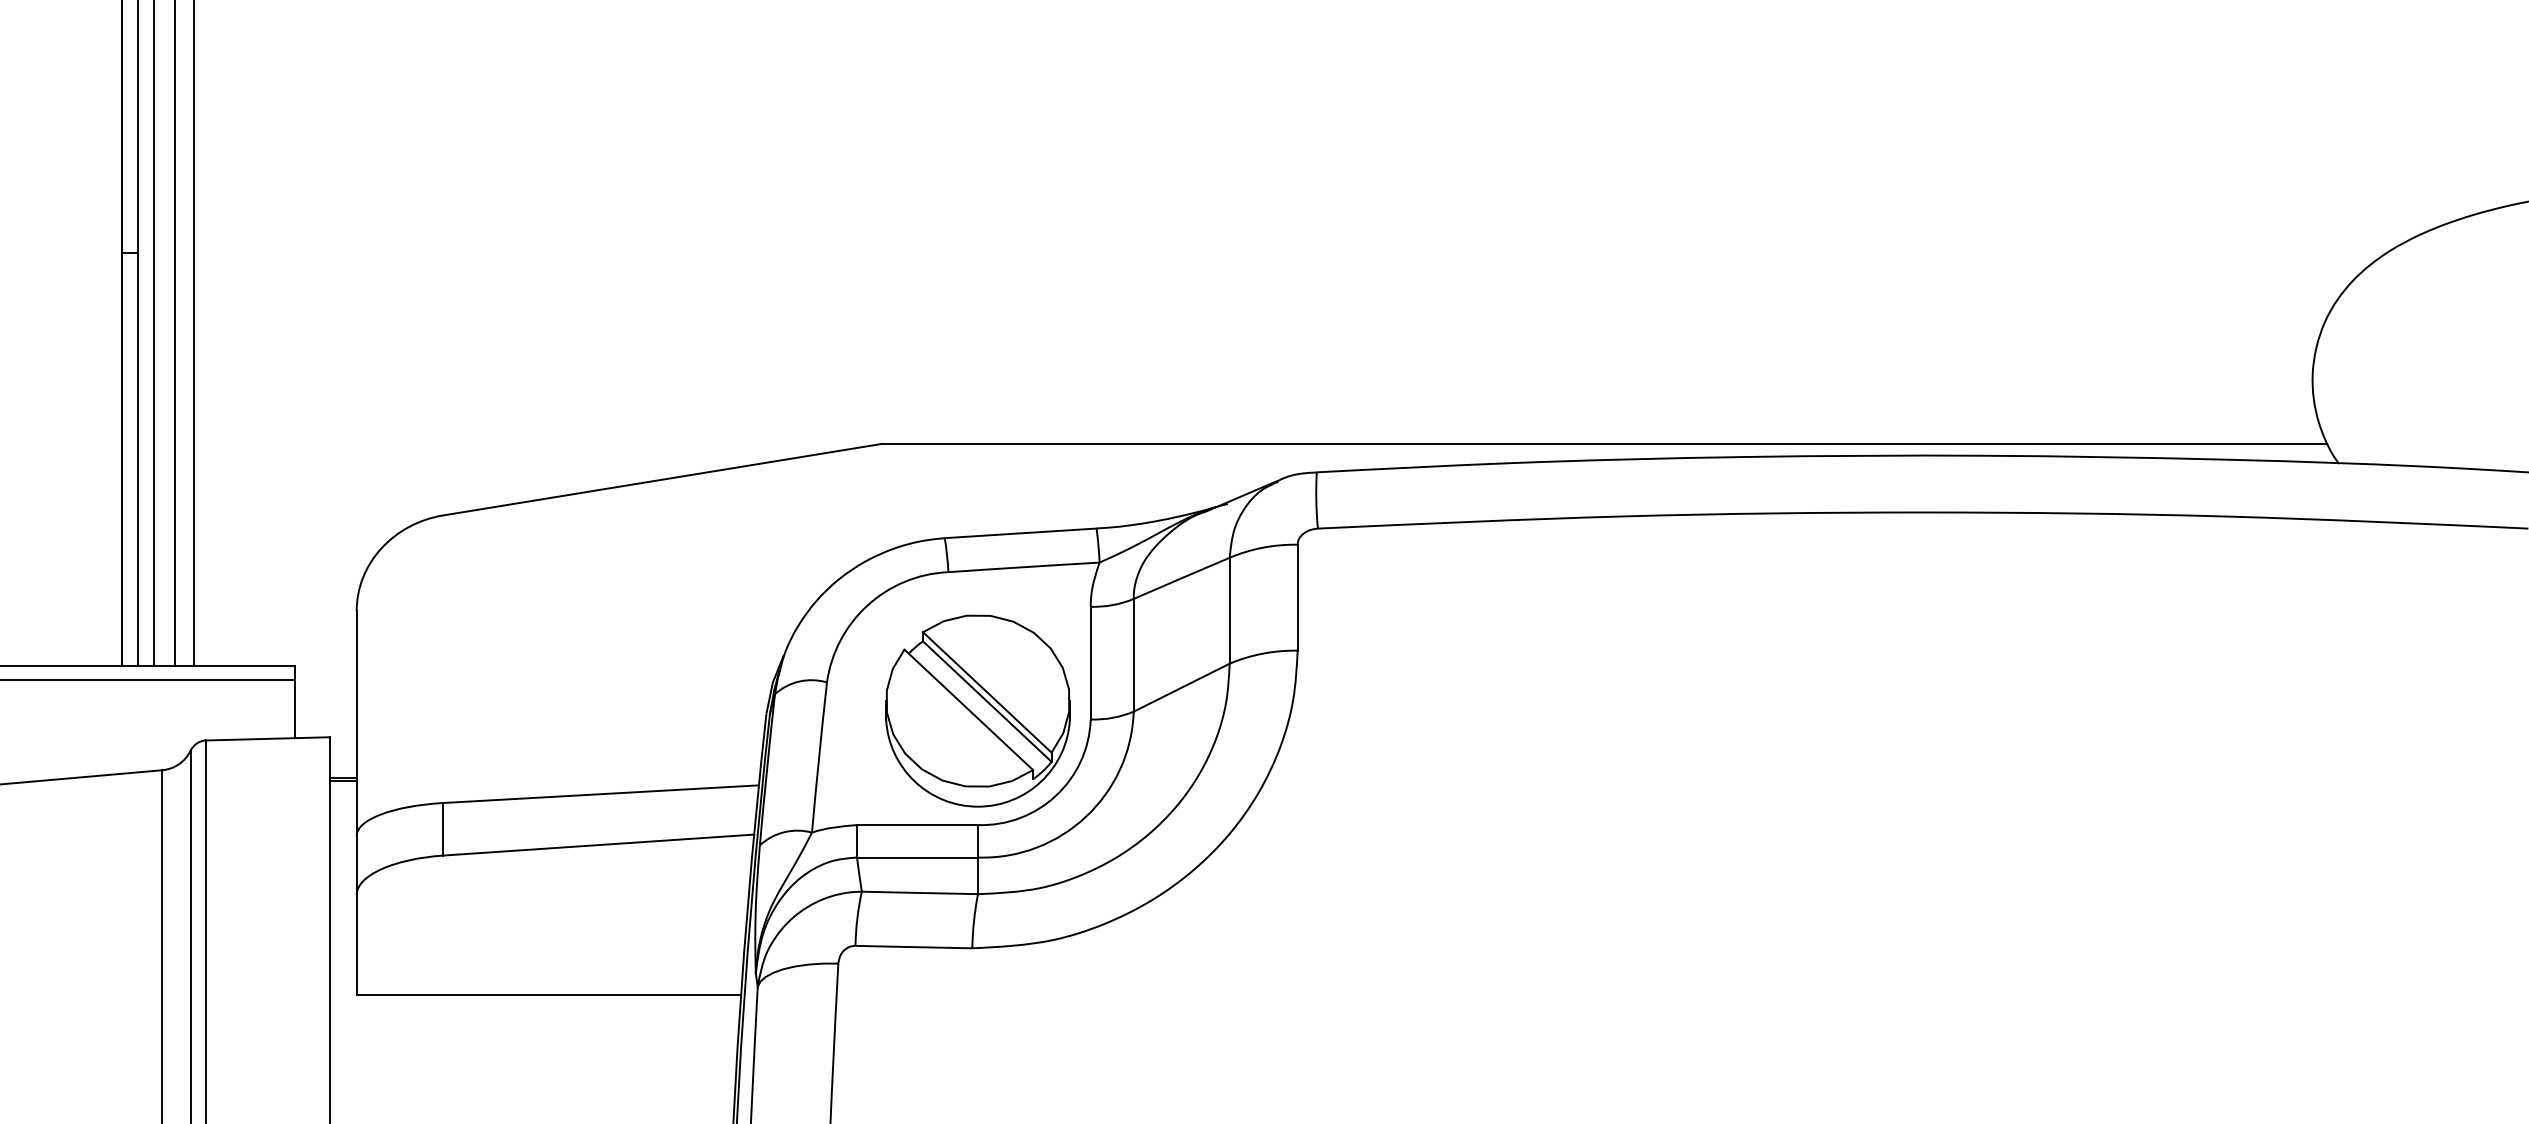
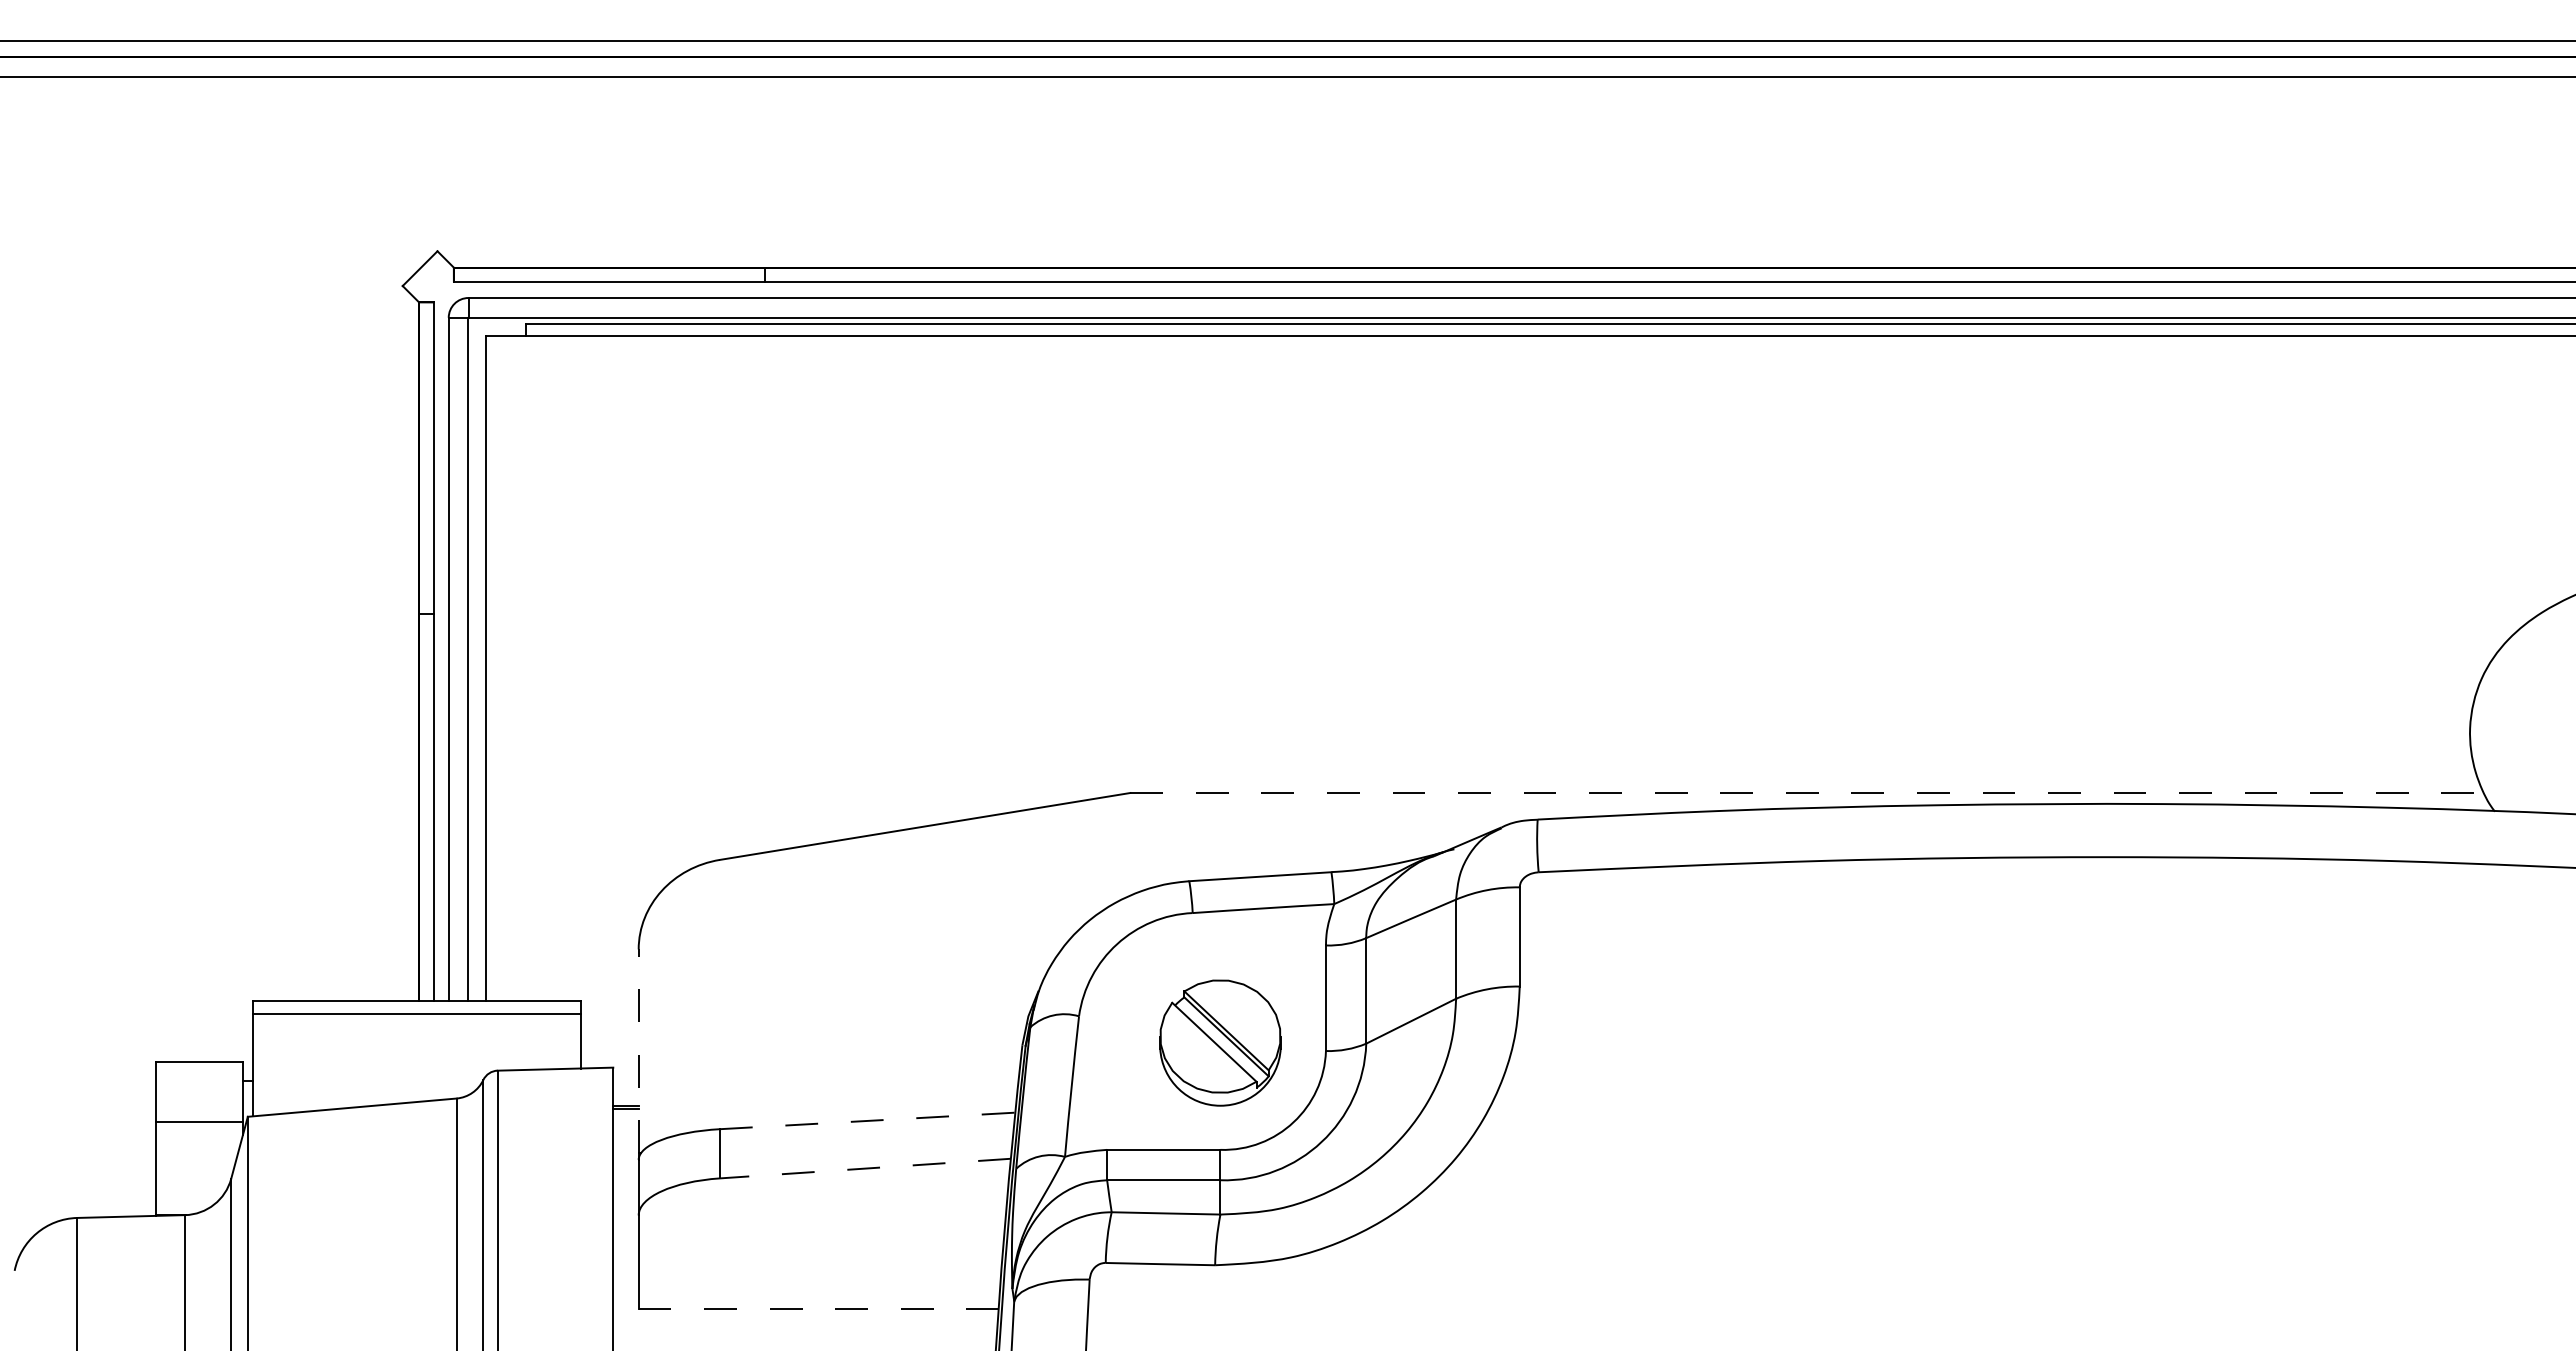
line: (1604, 444) -> (1807, 793), solid -> dashed
part: (978, 710) -> (1220, 1042), size x0.7
line: (356, 720) -> (638, 1051), solid -> dashed
line: (601, 793) -> (867, 1120), solid -> dashed
line: (598, 844) -> (865, 1168), solid -> dashed
line: (548, 995) -> (818, 1309), solid -> dashed

